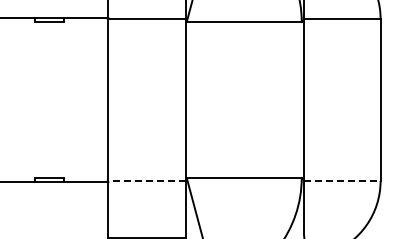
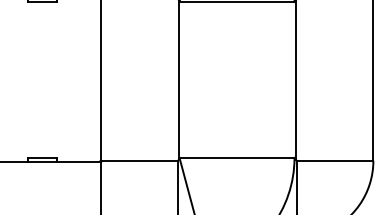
line: (146, 180) -> (139, 160), dashed -> solid
line: (342, 180) -> (335, 160), dashed -> solid

